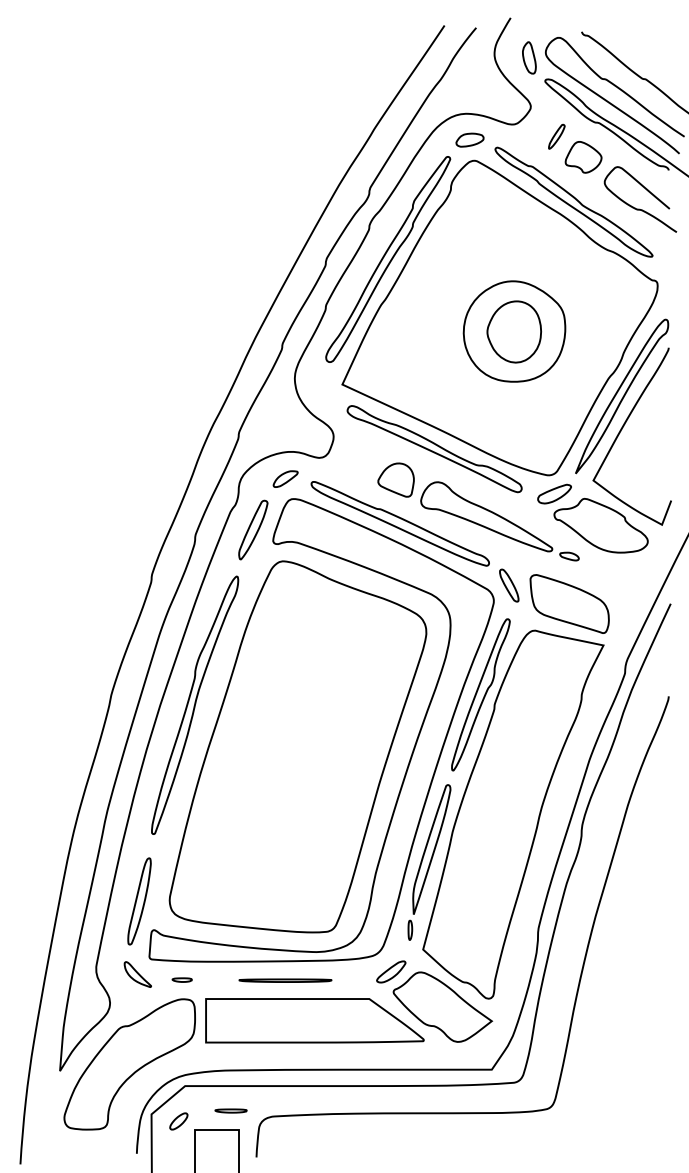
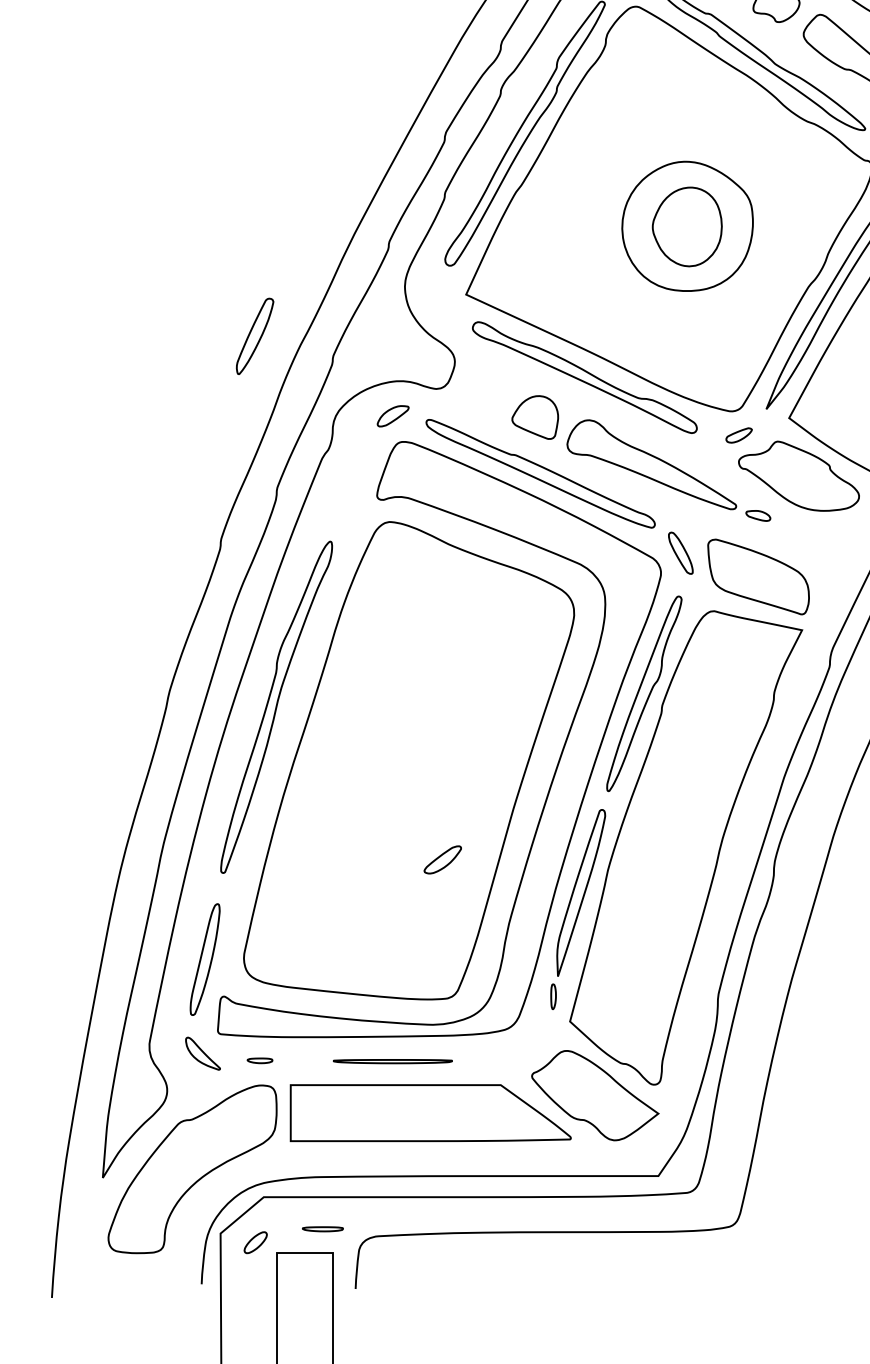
part: (554, 493) -> (739, 434), size x0.6
part: (253, 529) -> (255, 335), moved
part: (391, 971) -> (443, 859), moved

